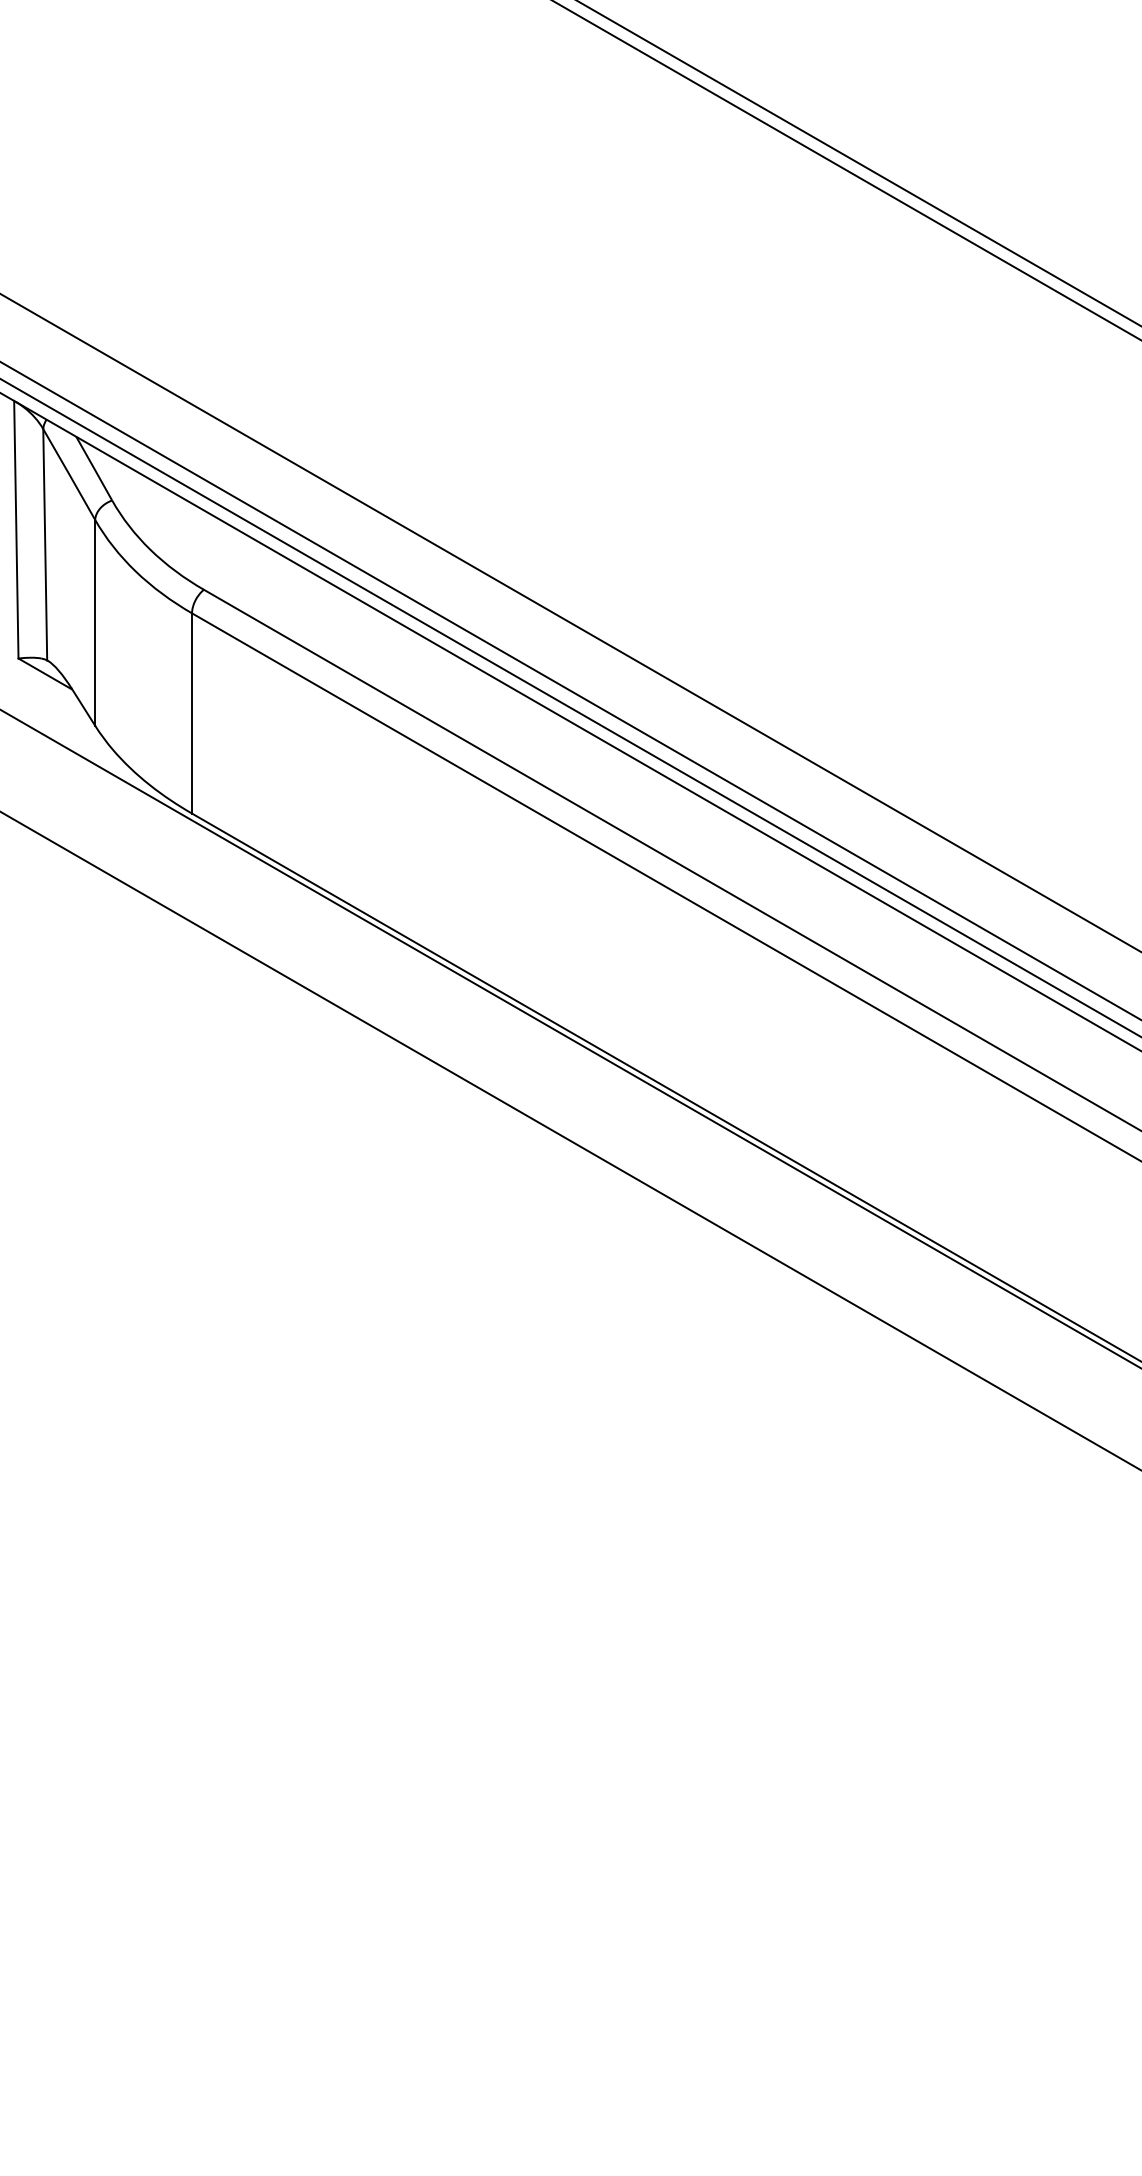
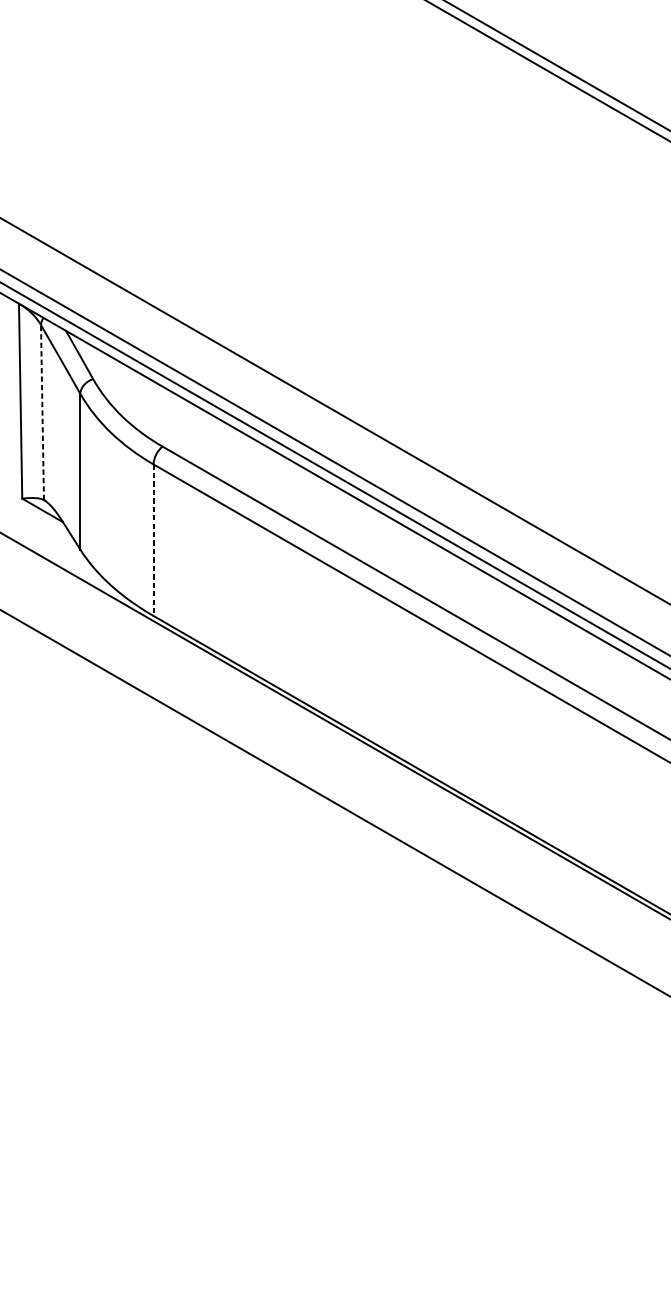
line: (45, 544) -> (42, 412), solid -> dashed
line: (192, 713) -> (153, 540), solid -> dashed

